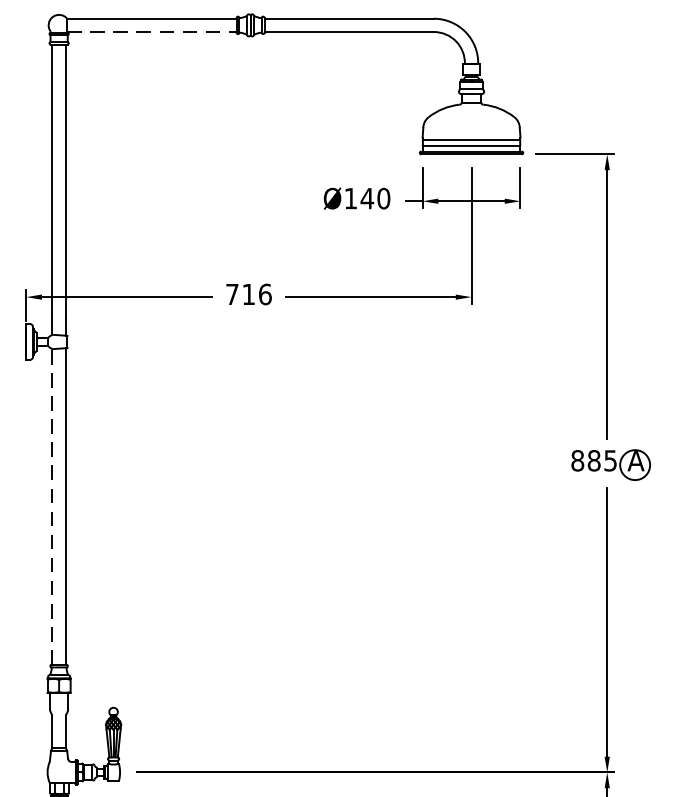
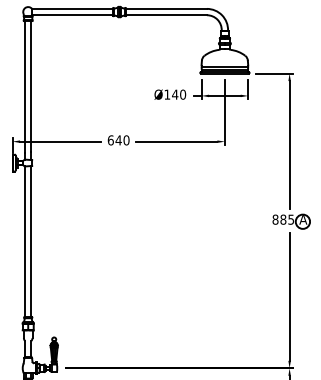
line: (151, 32) -> (72, 15), dashed -> solid
text: (248, 294) -> (118, 140), 716 -> 640
line: (53, 506) -> (25, 241), dashed -> solid

